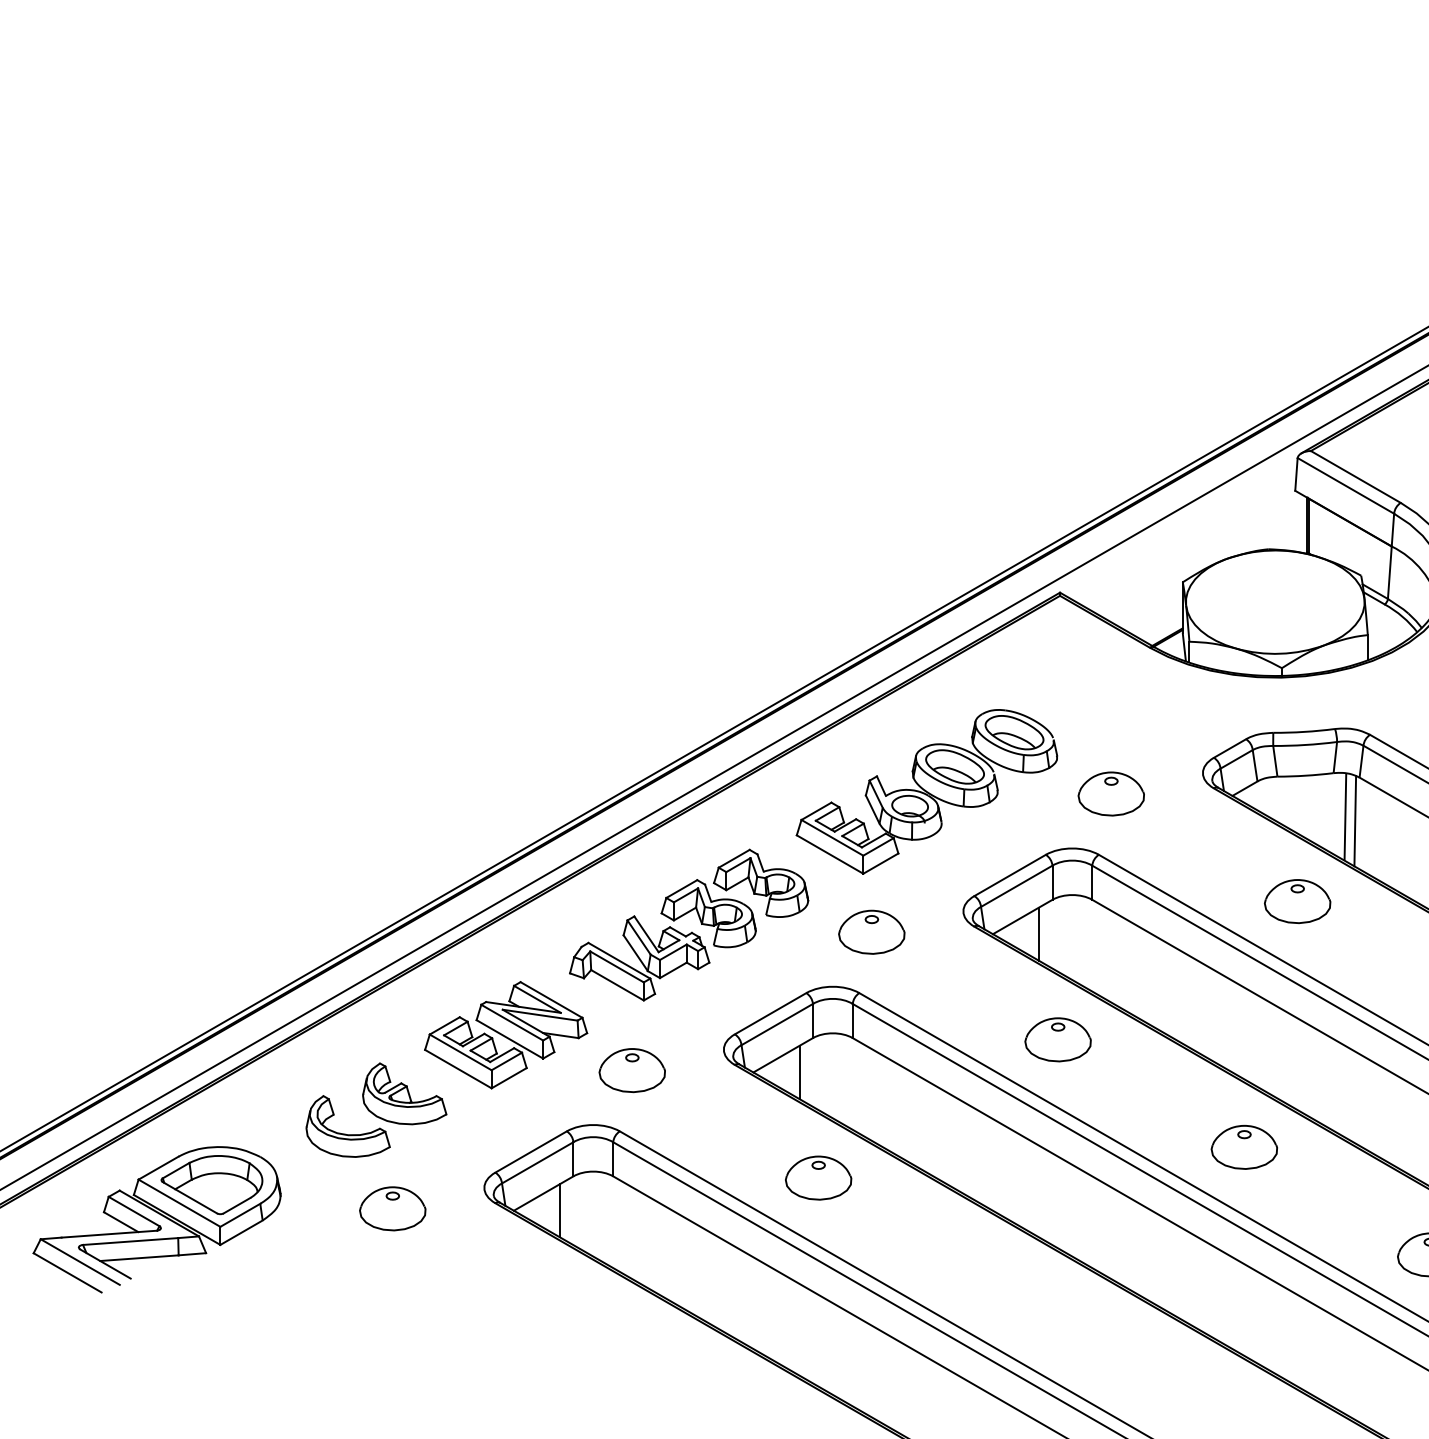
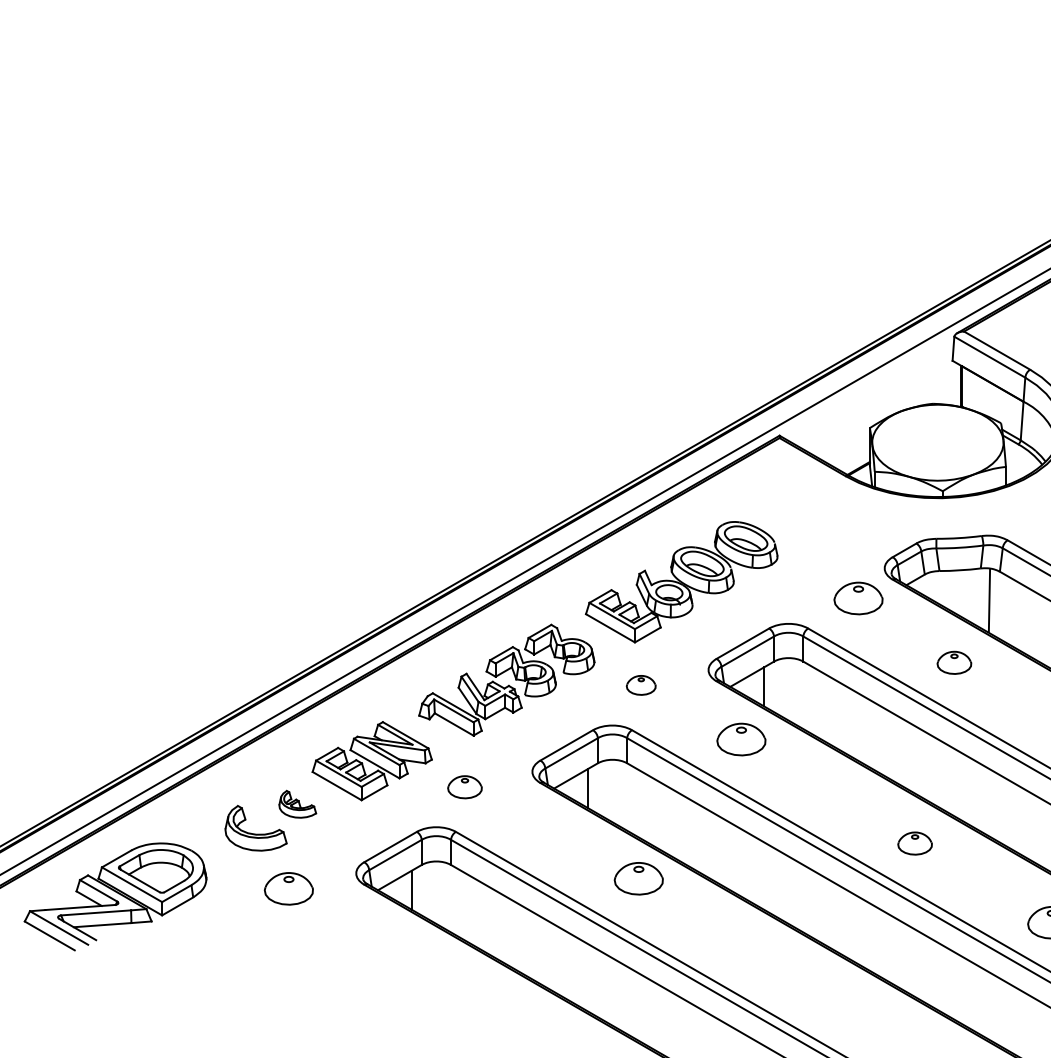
part: (1110, 793) -> (857, 598), moved
line: (1355, 821) -> (996, 604), removed
part: (1297, 901) -> (954, 662), size x0.7
part: (871, 931) -> (640, 684), size x0.6
part: (1057, 1039) -> (740, 739), moved
part: (631, 1070) -> (464, 787), size x0.7
part: (404, 1093) -> (297, 804), size x0.6
part: (1243, 1146) -> (914, 843), size x0.7
part: (818, 1177) -> (638, 878), moved

